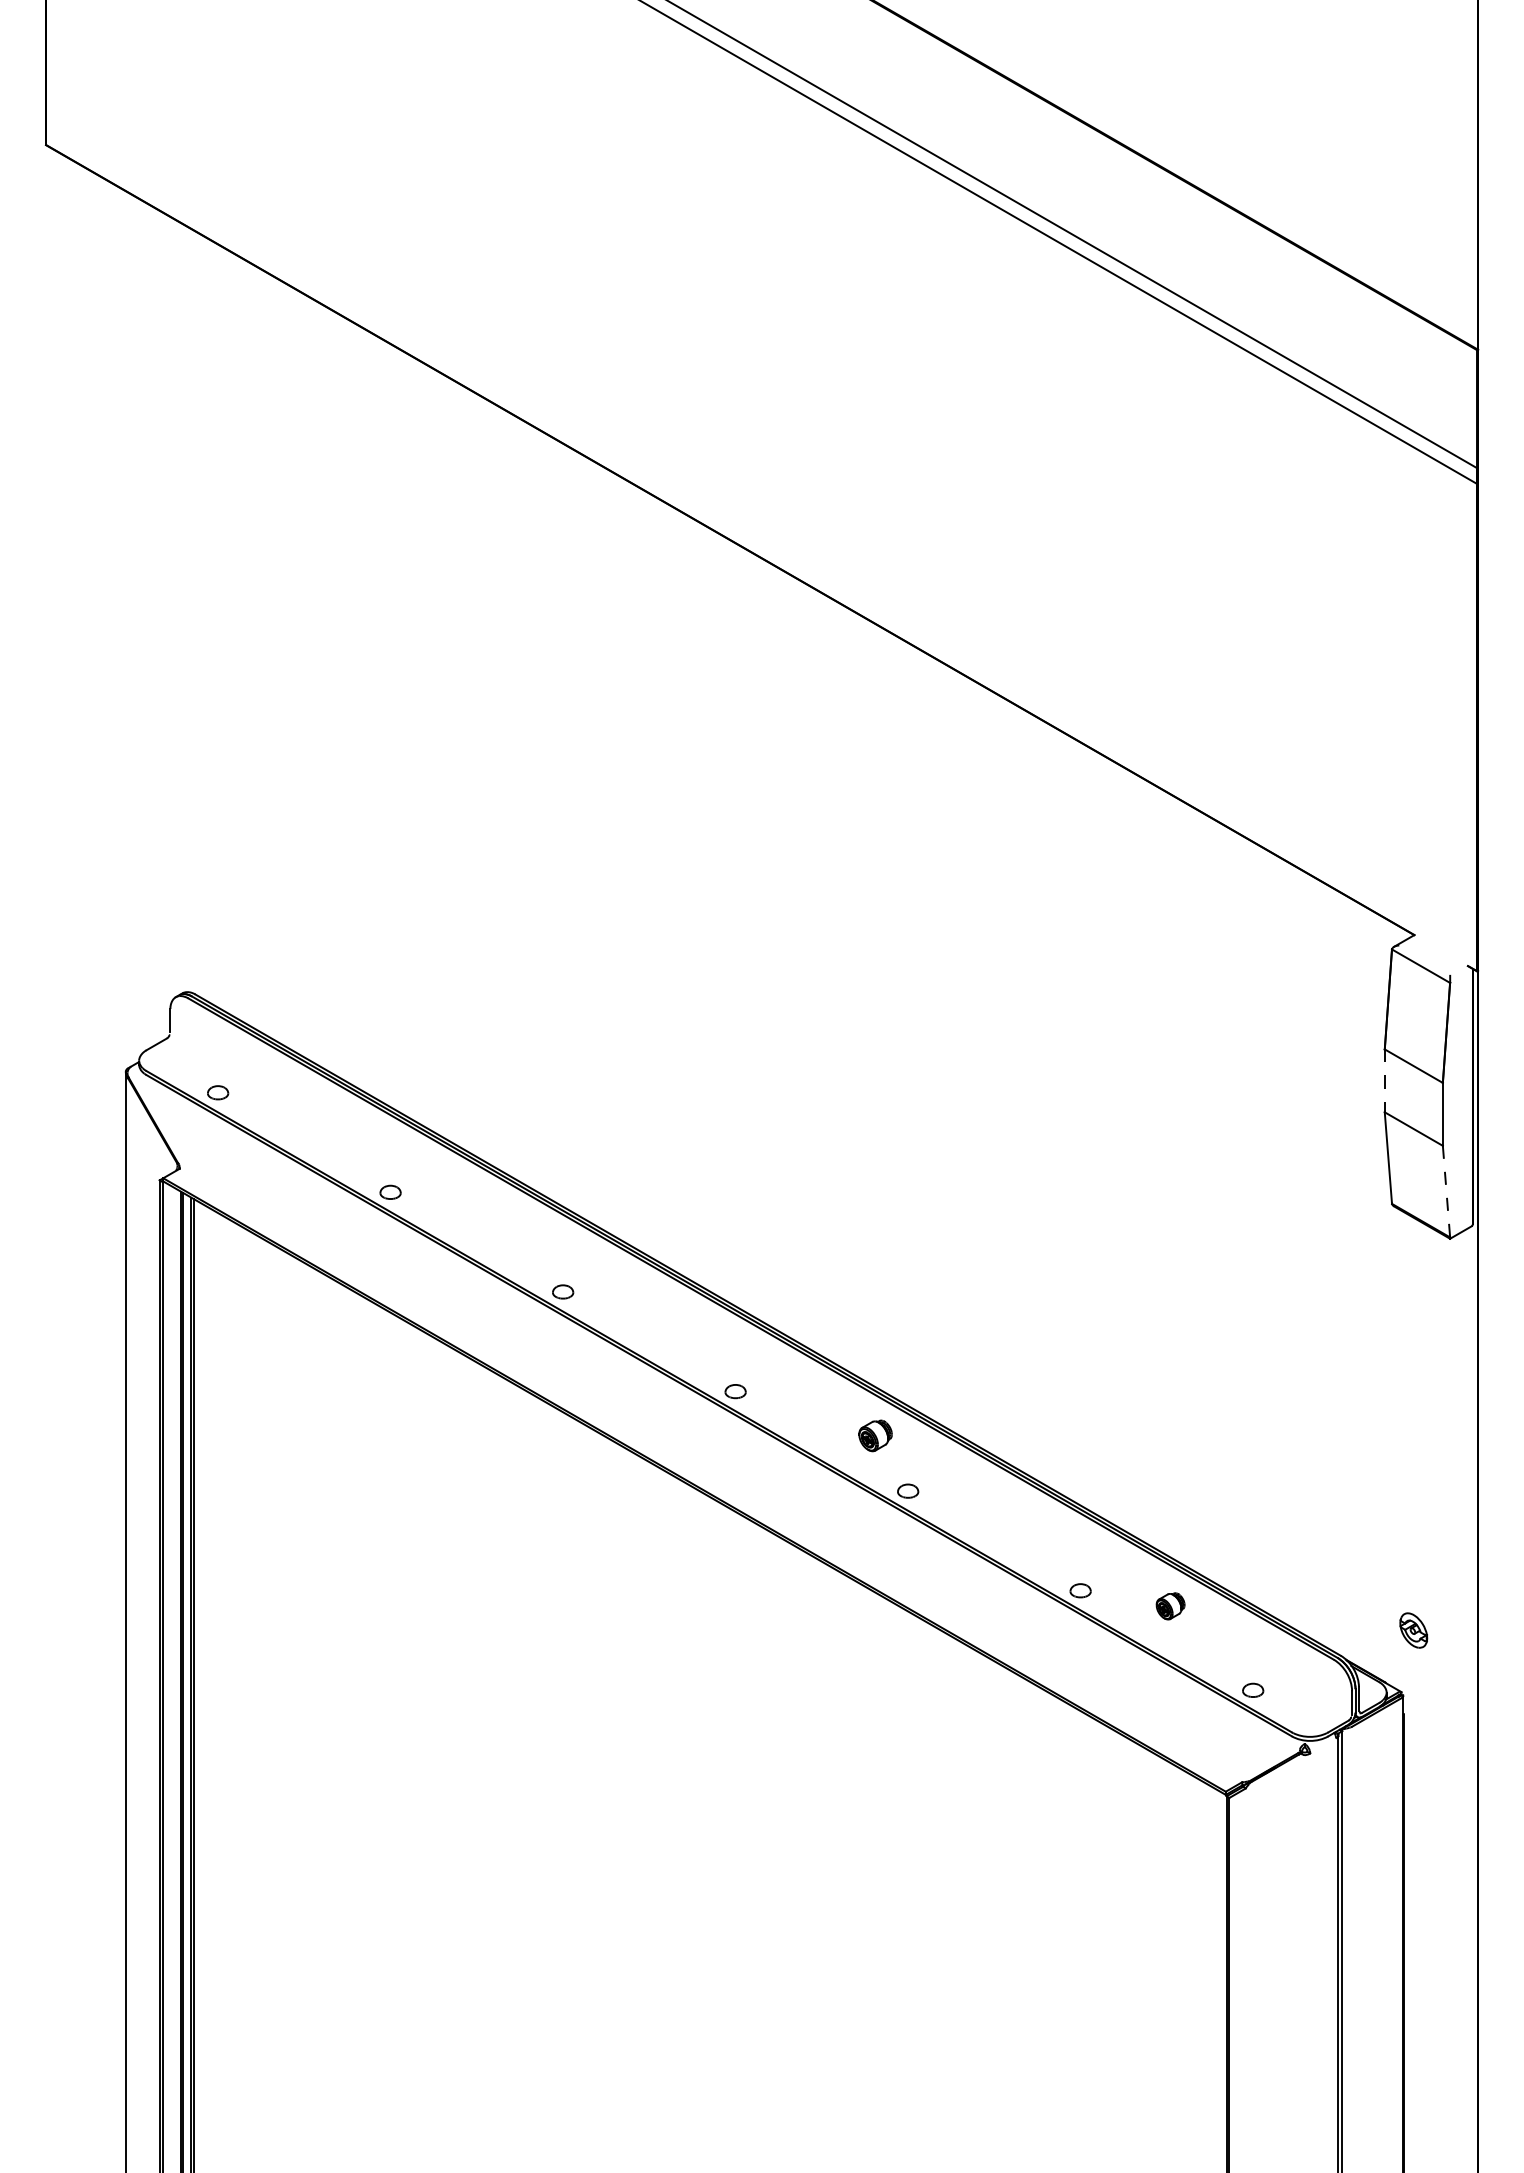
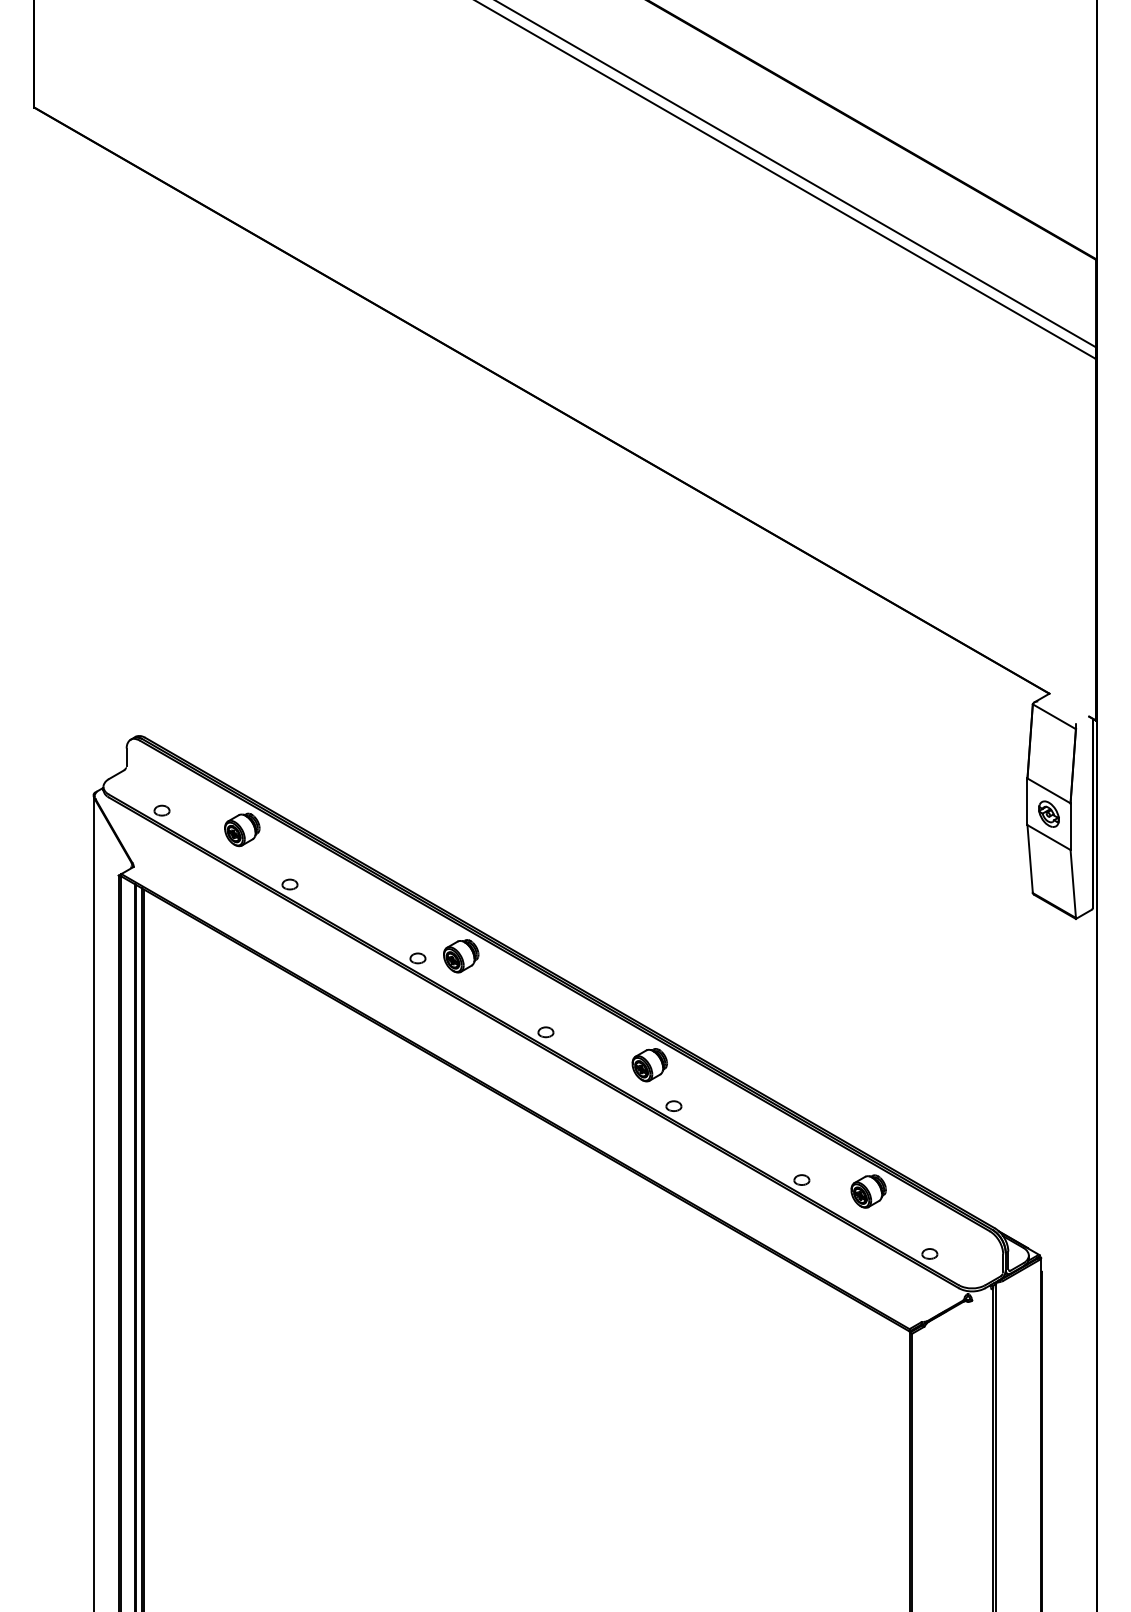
line: (1384, 1081) -> (1027, 802), dashed -> solid
part: (326, 1118) -> (242, 829), added
line: (1446, 1191) -> (1073, 883), dashed -> solid
part: (621, 1288) -> (461, 955), added
part: (875, 1435) -> (649, 1064), size x1.43
part: (1170, 1606) -> (868, 1191), size x1.67
part: (1413, 1630) -> (1048, 814), moved

